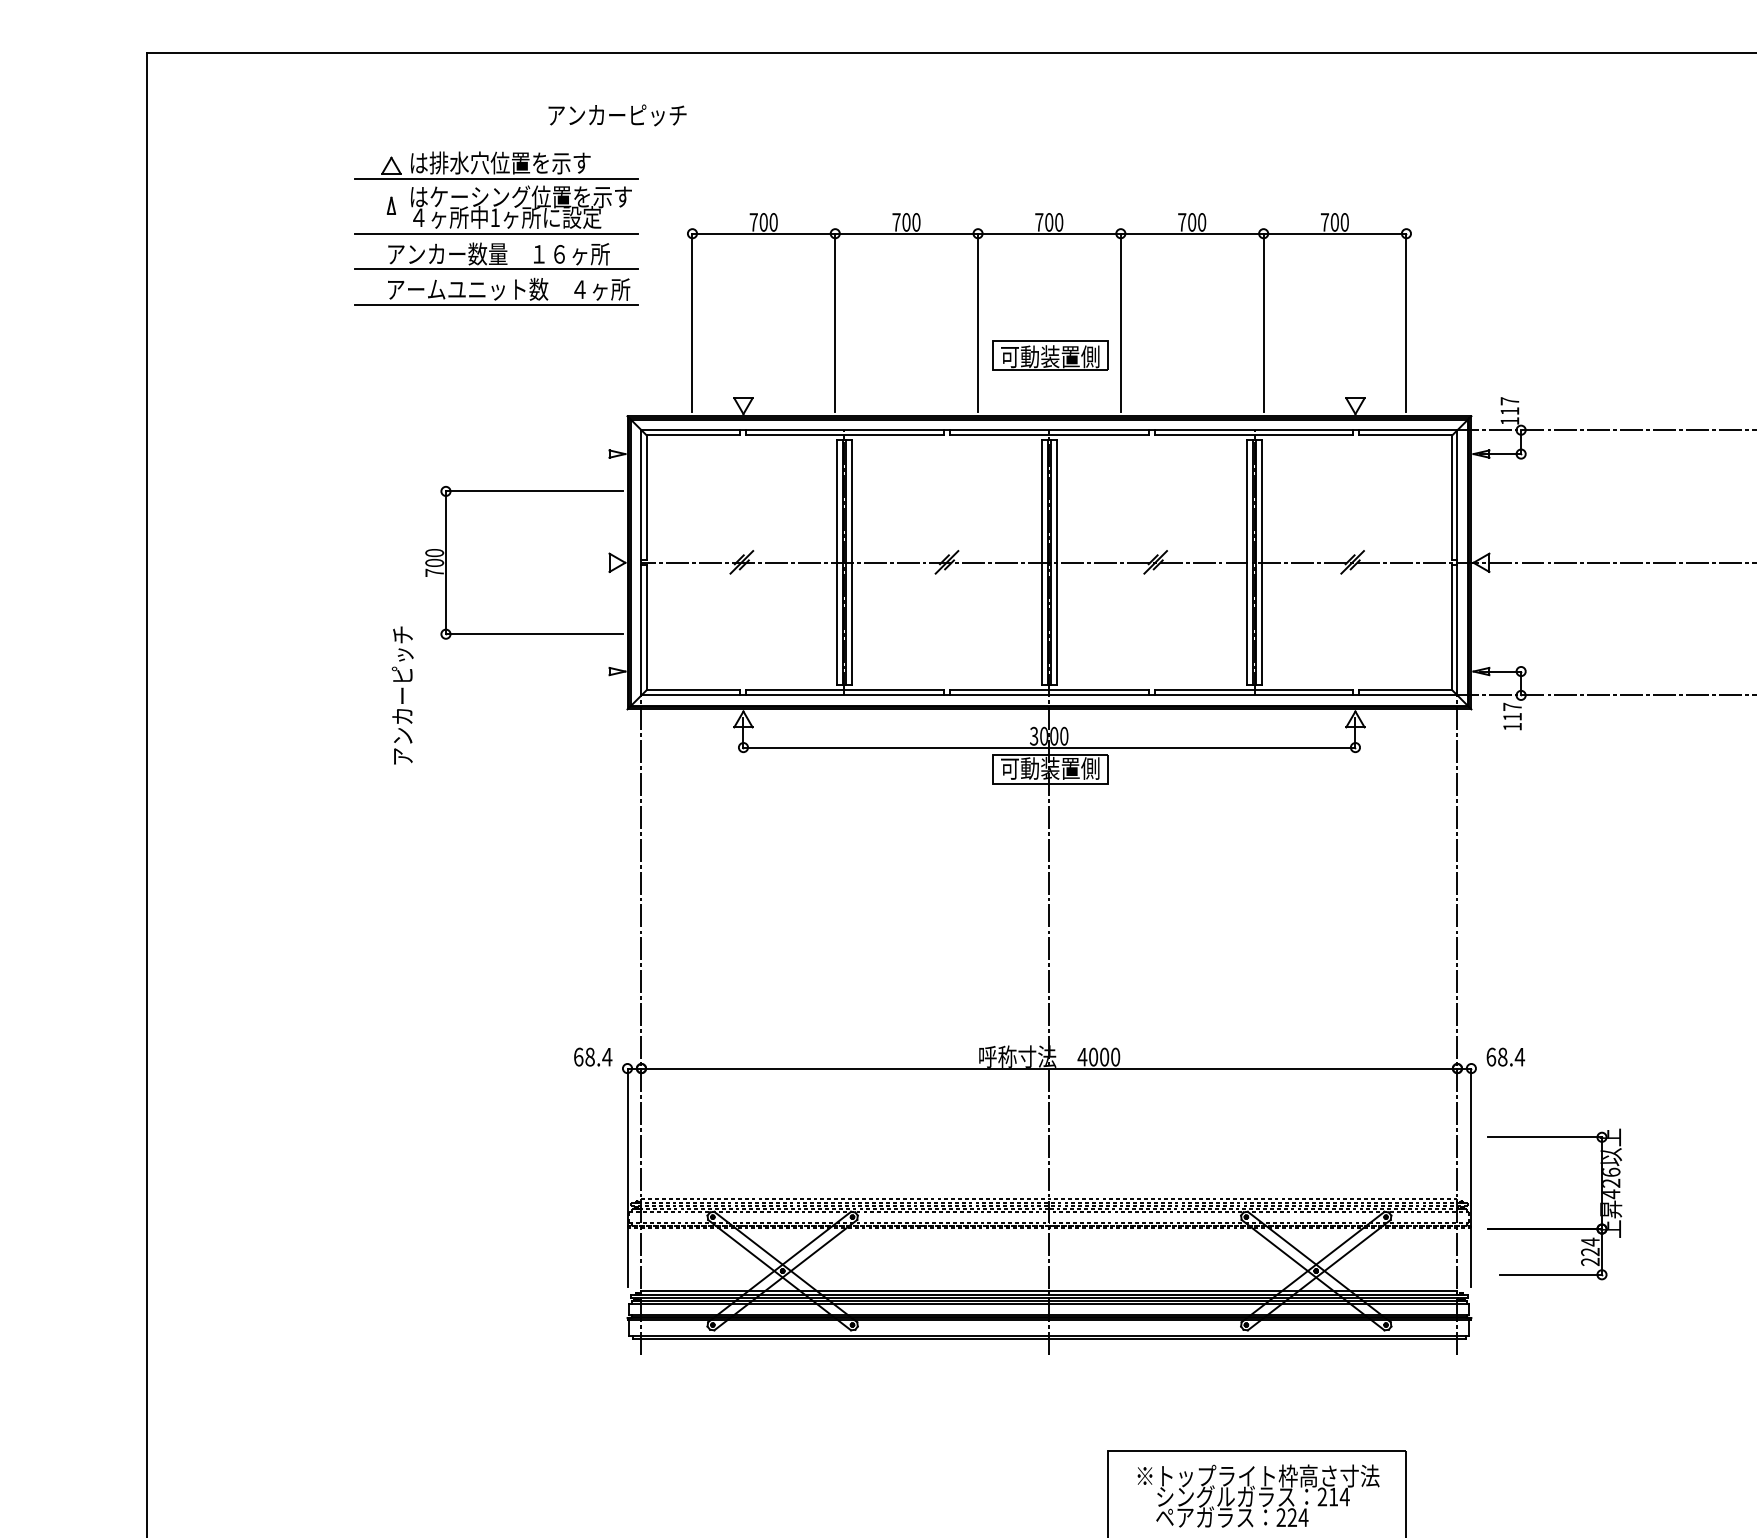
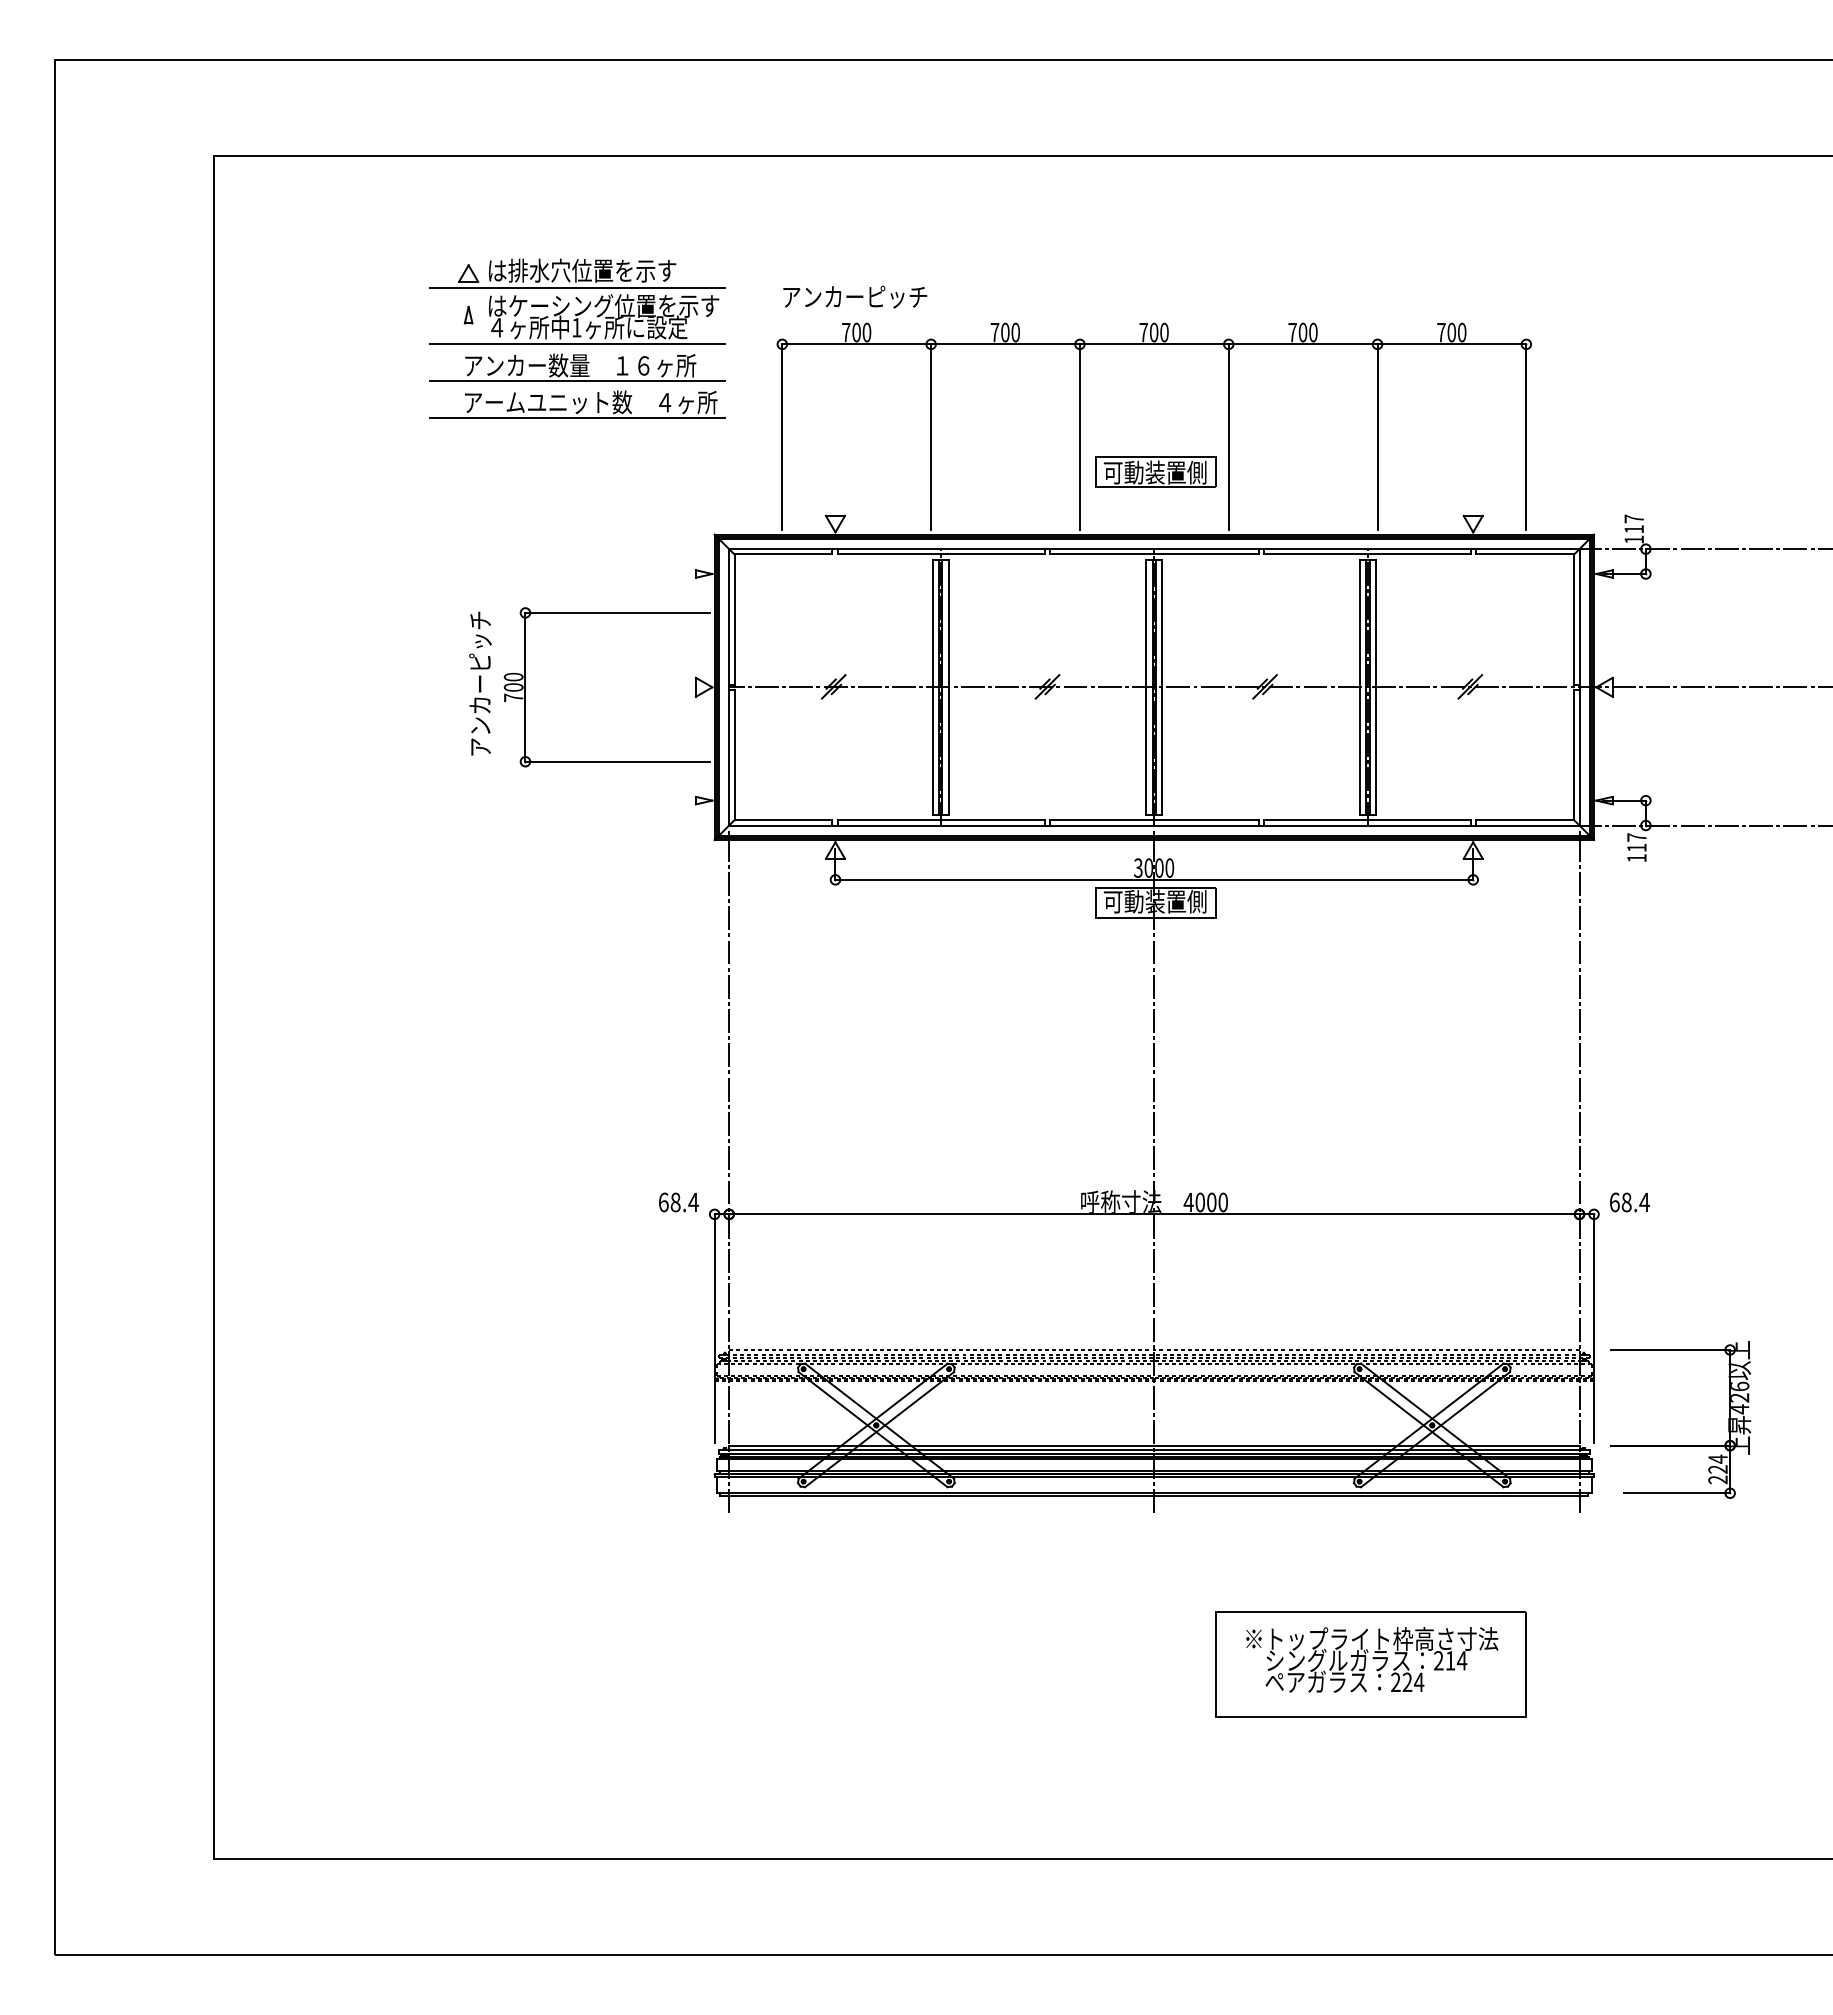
text: (617, 114) -> (855, 296), moved
text: (402, 695) -> (480, 683), moved
part: (1554, 1228) -> (1680, 1445), moved

